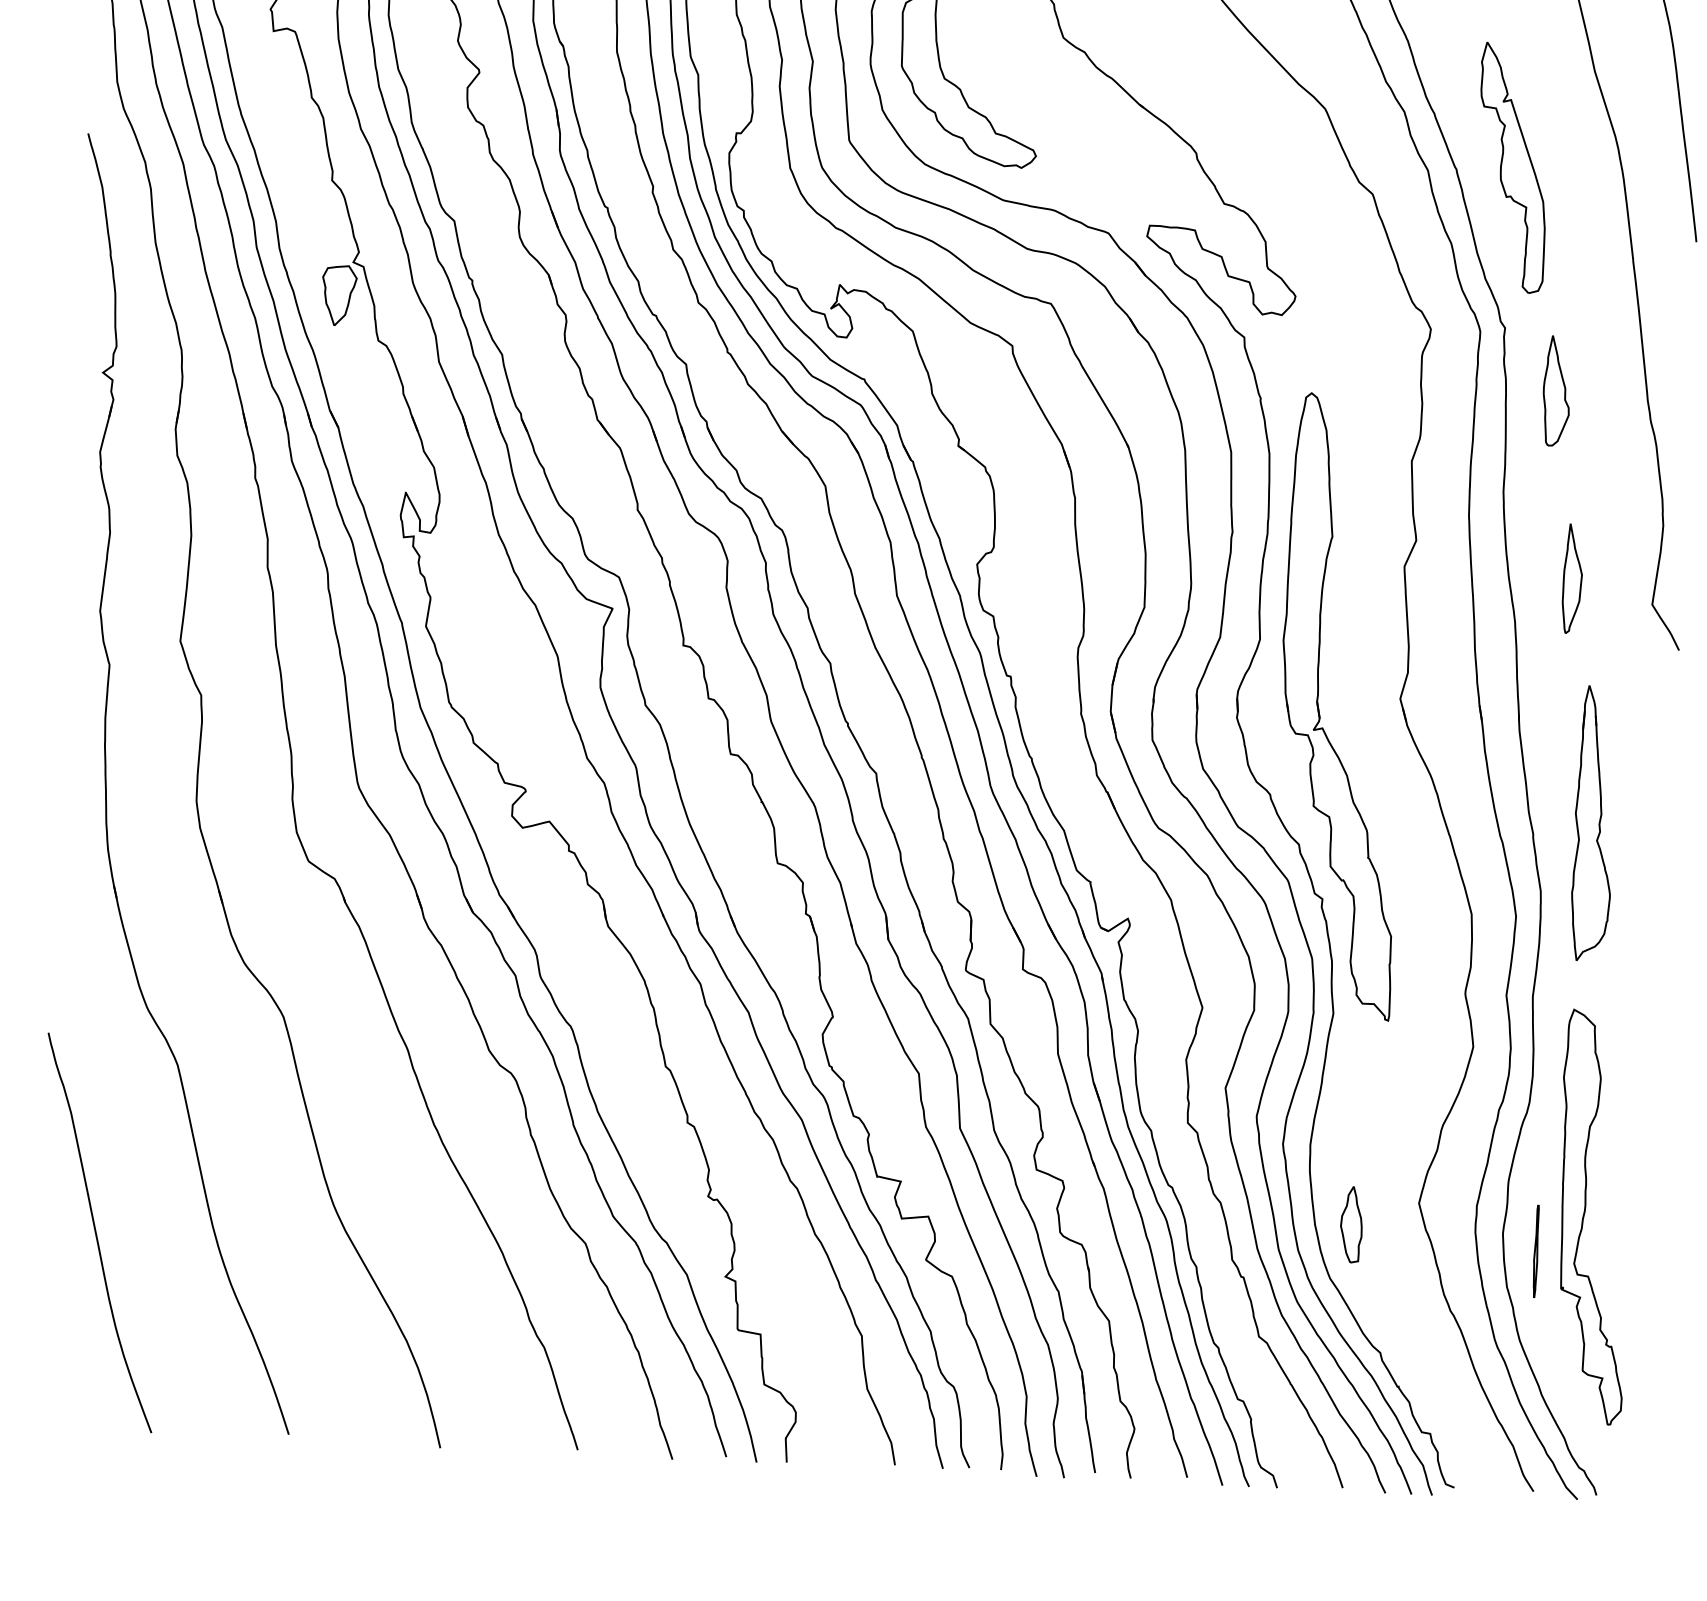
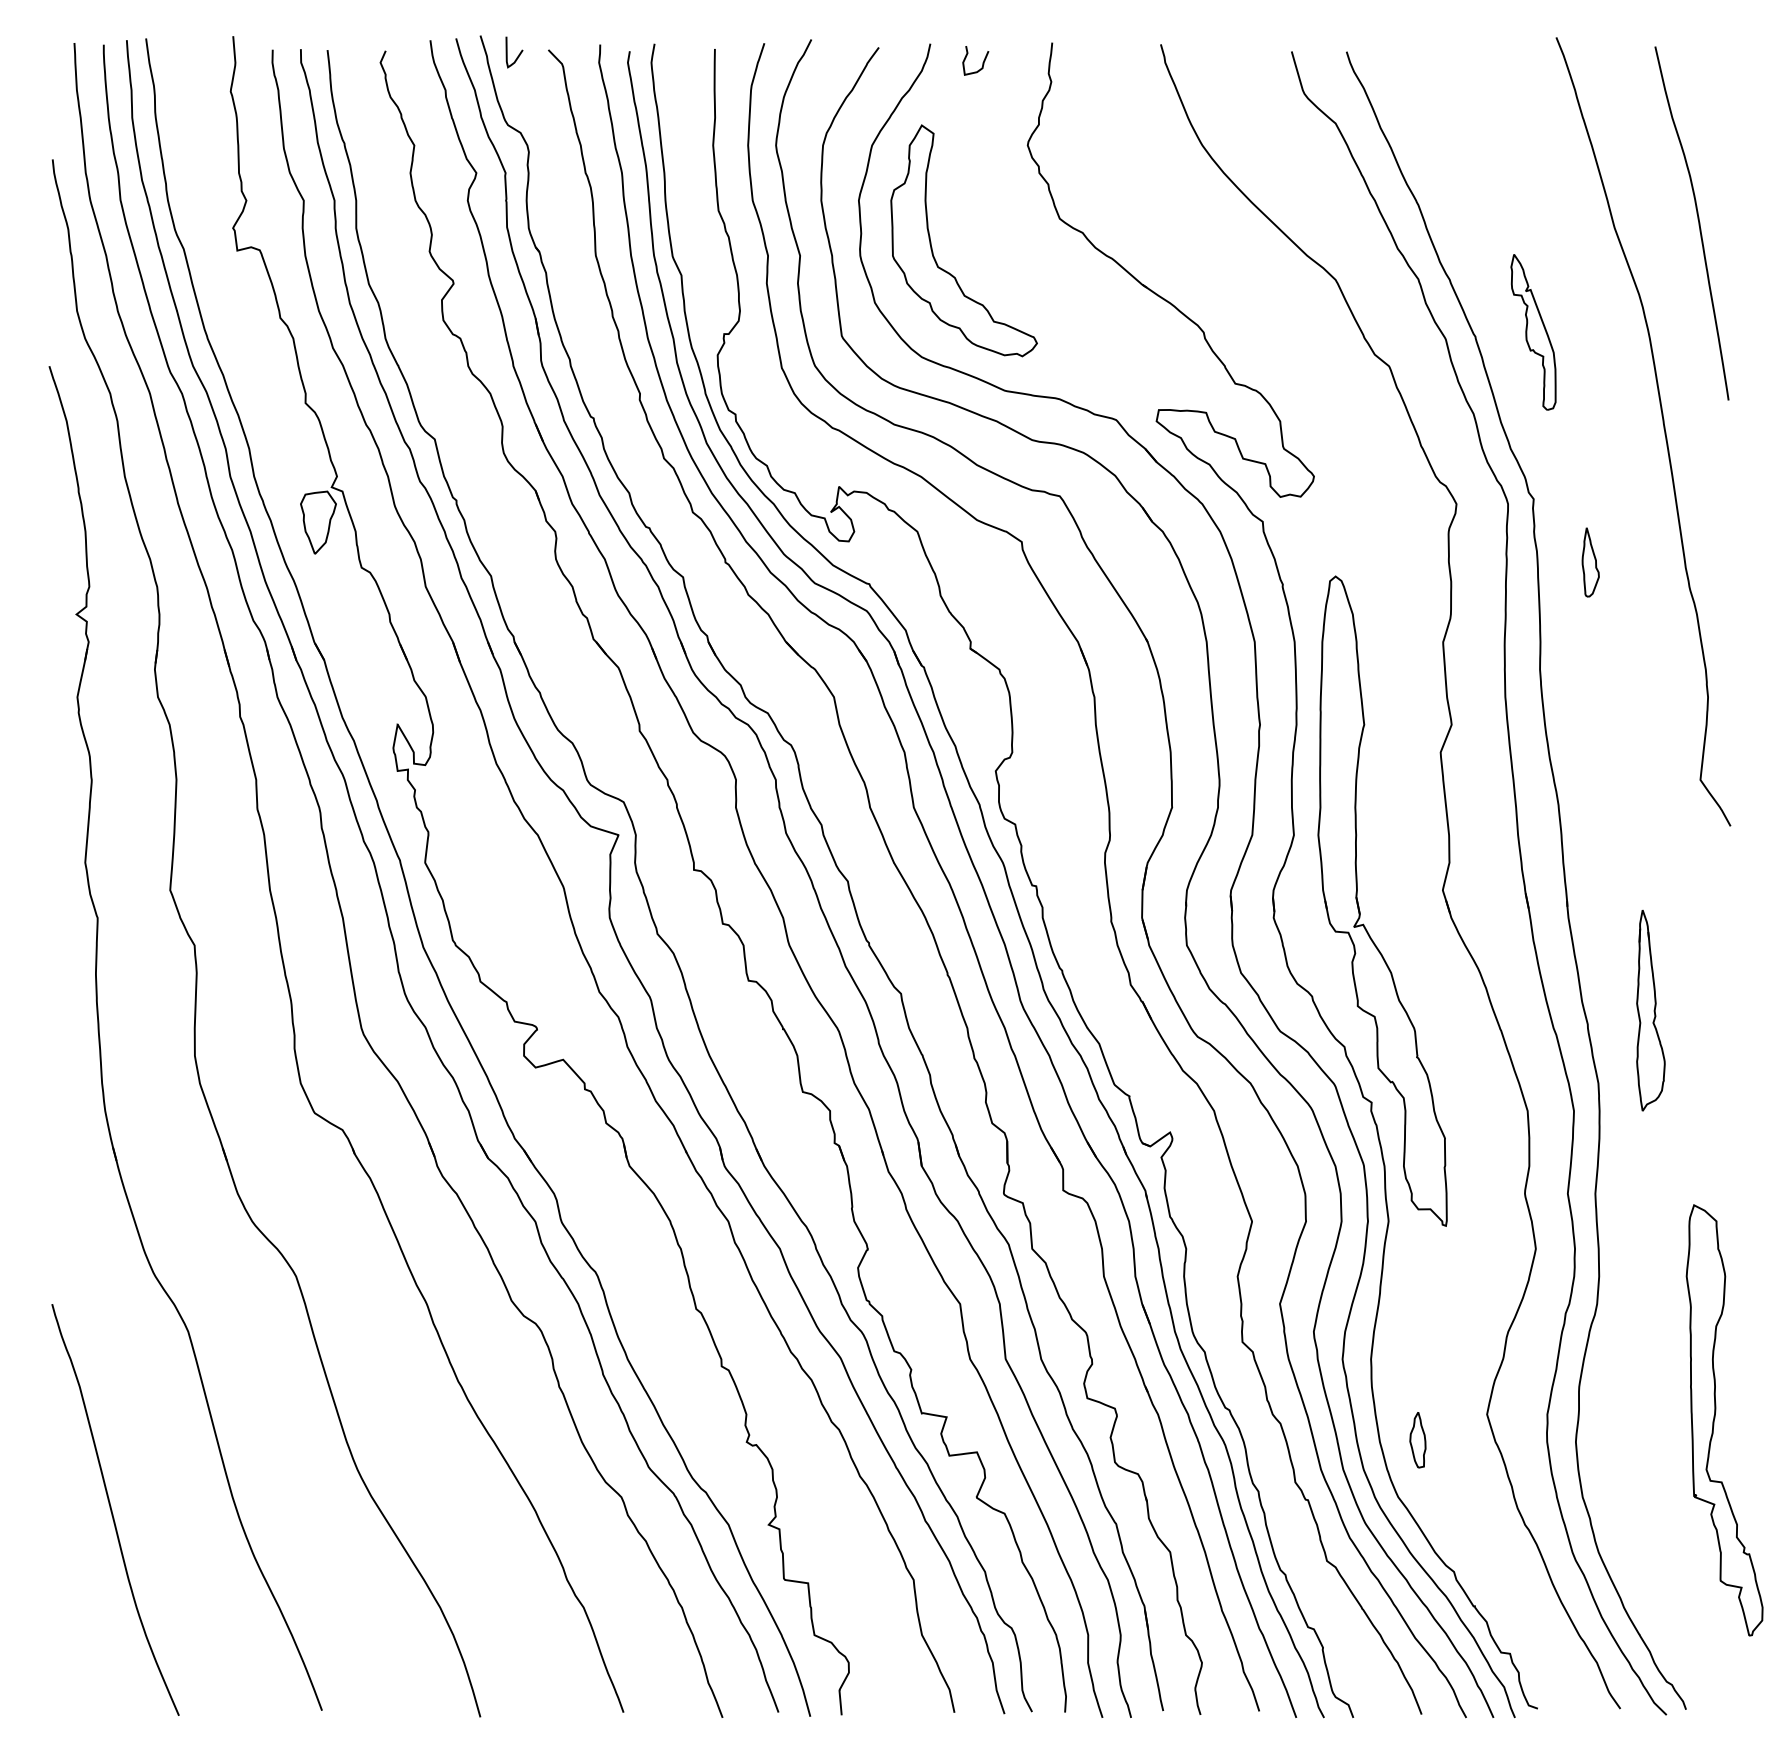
part: (1512, 168) -> (1533, 332), size x0.6
part: (1556, 391) -> (1590, 562), size x0.6
part: (1572, 578) -> (1616, 756), removed
part: (1593, 823) -> (1650, 1010), size x0.7
part: (1585, 1215) -> (1715, 1418), moved
part: (1351, 1225) -> (1417, 1440), size x0.7
part: (1535, 1251) -> (1610, 1458), removed

